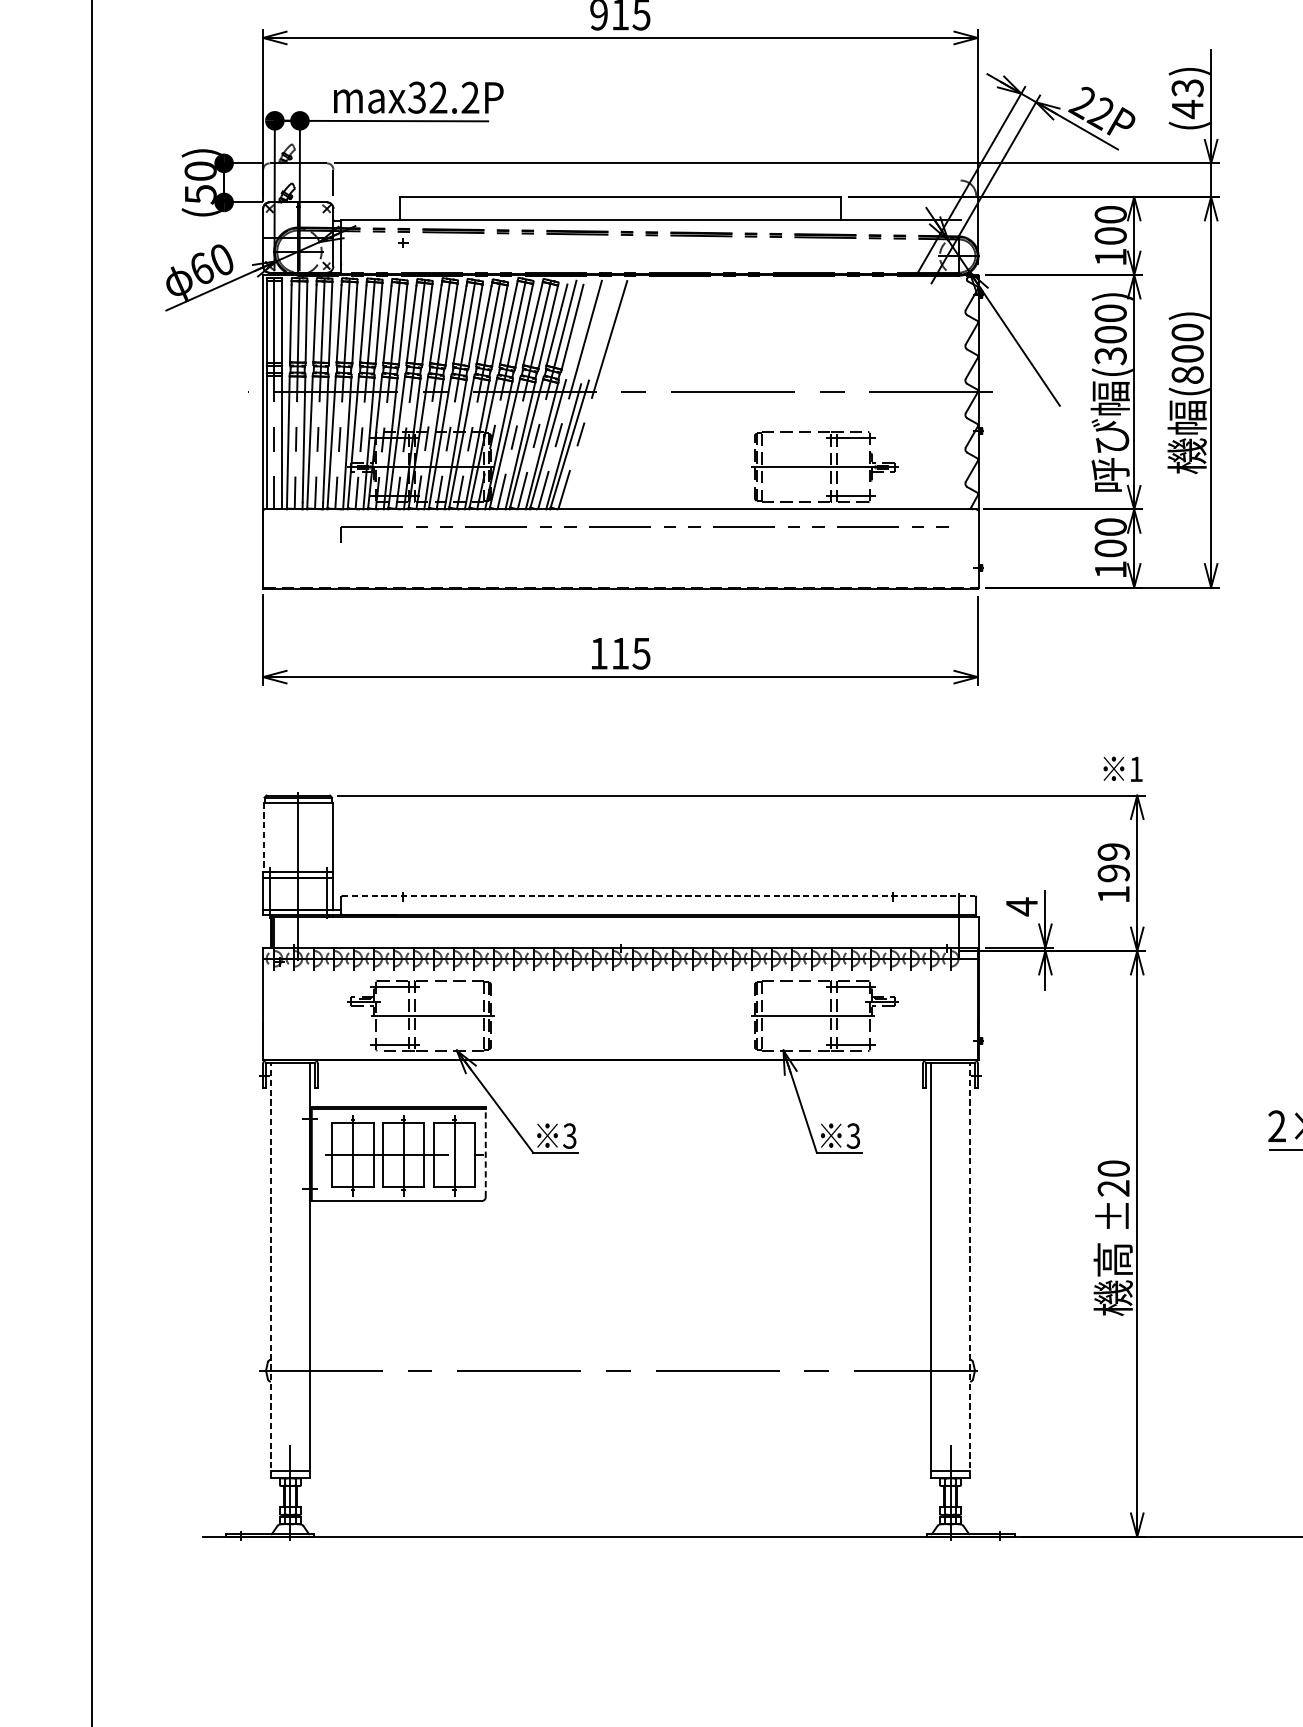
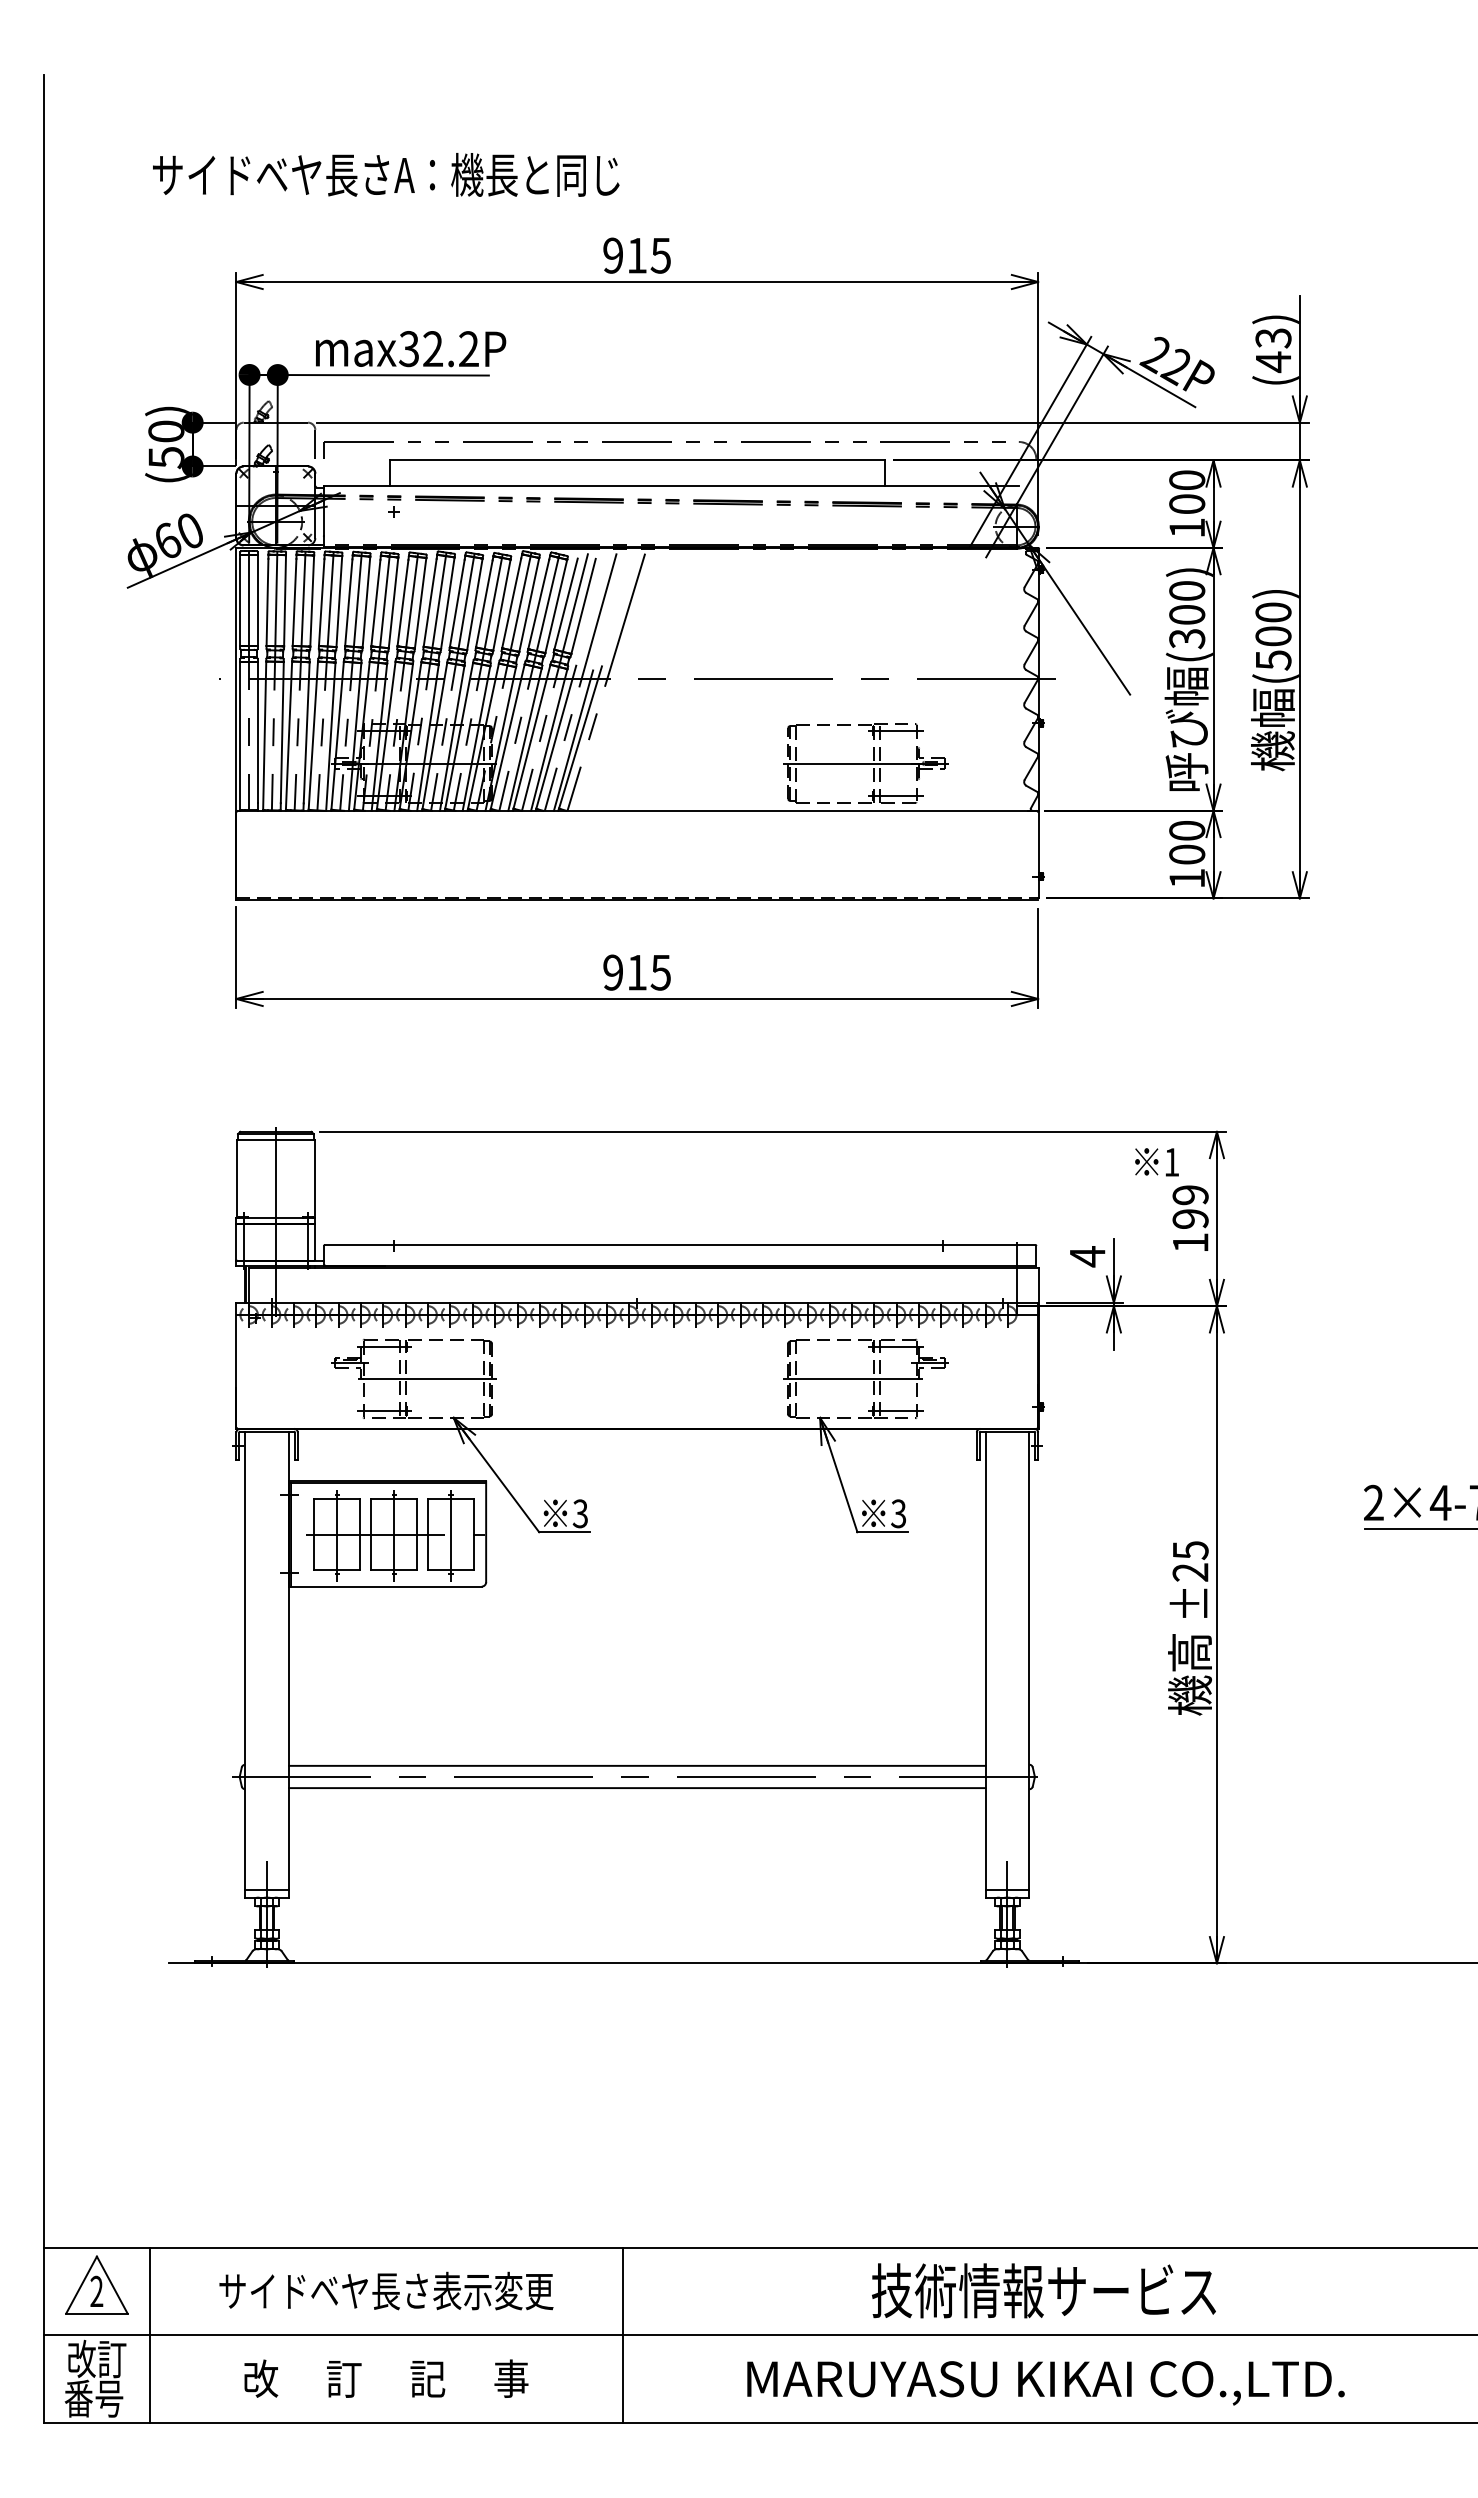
text: (1187, 375) -> (1273, 660), (800) -> (500)
part: (644, 527) -> (664, 442), moved
text: (598, 653) -> (612, 972), 115 -> 915
text: (1122, 769) -> (1156, 1162), moved
line: (263, 837) -> (236, 1178), dashed -> solid
line: (659, 896) -> (680, 1244), dashed -> solid
line: (486, 1151) -> (486, 1531), dashed -> solid
text: (1113, 1168) -> (1190, 1550), ±20 -> ±25
line: (271, 1270) -> (245, 1664), dashed -> solid
line: (970, 1270) -> (1029, 1664), dashed -> solid
line: (620, 1360) -> (637, 1765), added
line: (620, 1380) -> (637, 1788), added

